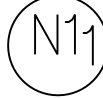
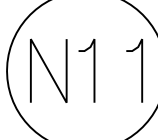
part: (54, 34) -> (61, 70), moved

